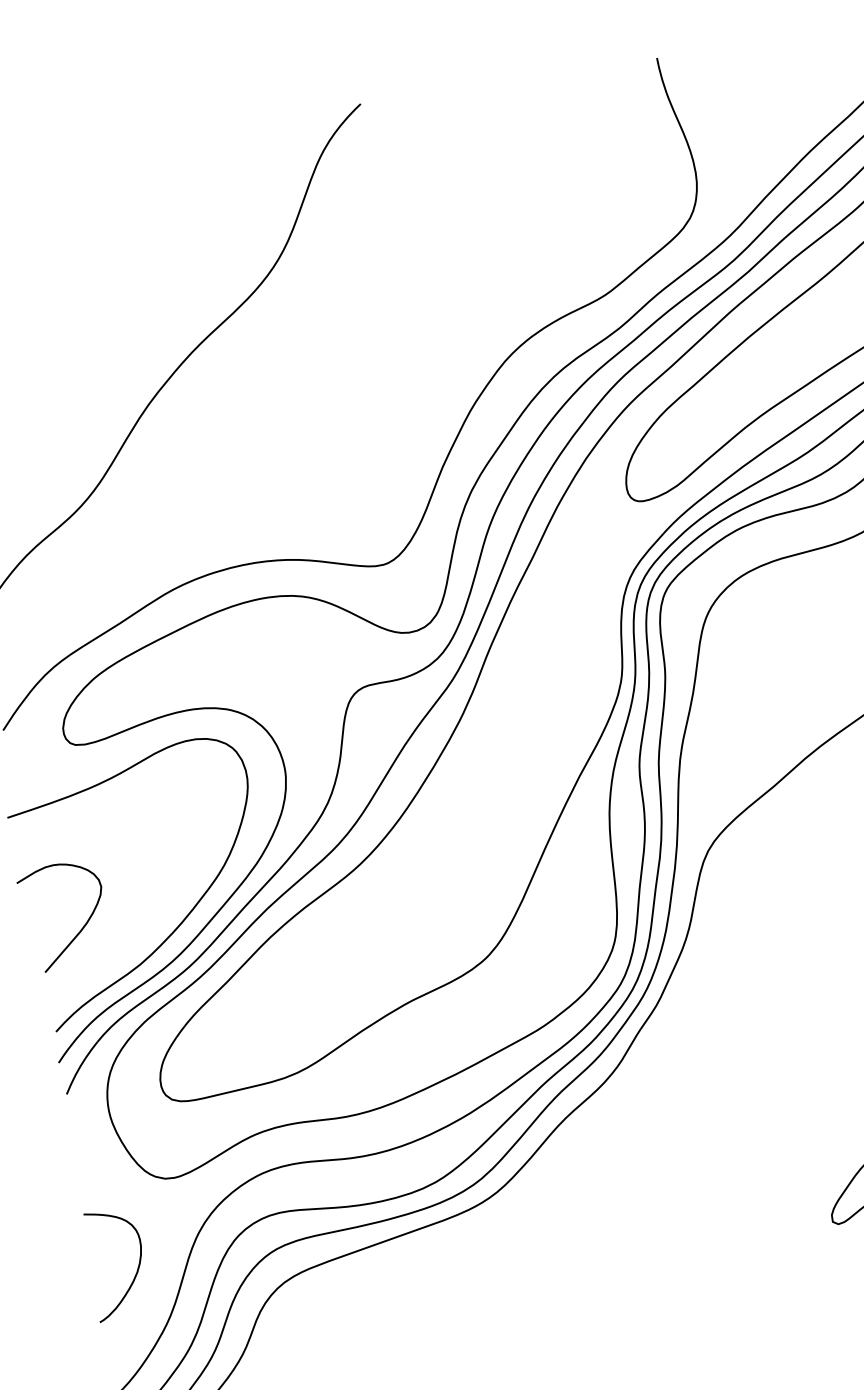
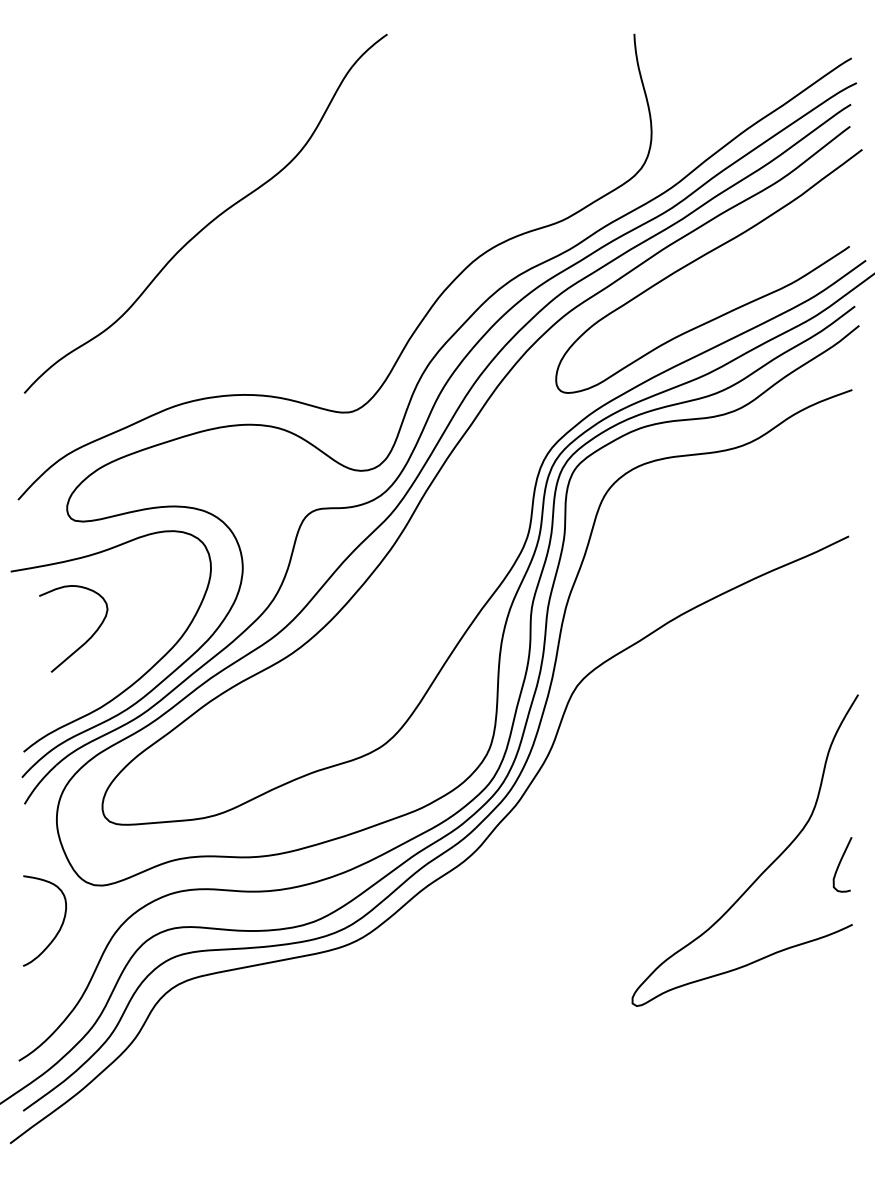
curve: (81, 927) -> (86, 640), moved
curve: (137, 1266) -> (60, 925), moved

